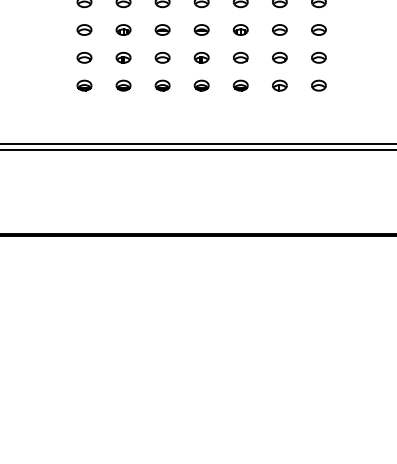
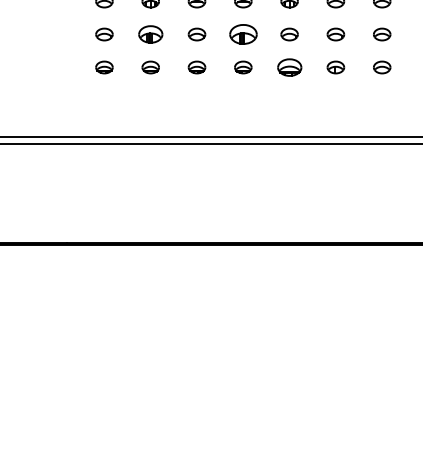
part: (123, 57) -> (150, 34), size x1.4
part: (201, 57) -> (243, 34), size x1.6
part: (240, 85) -> (289, 67), size x1.4

